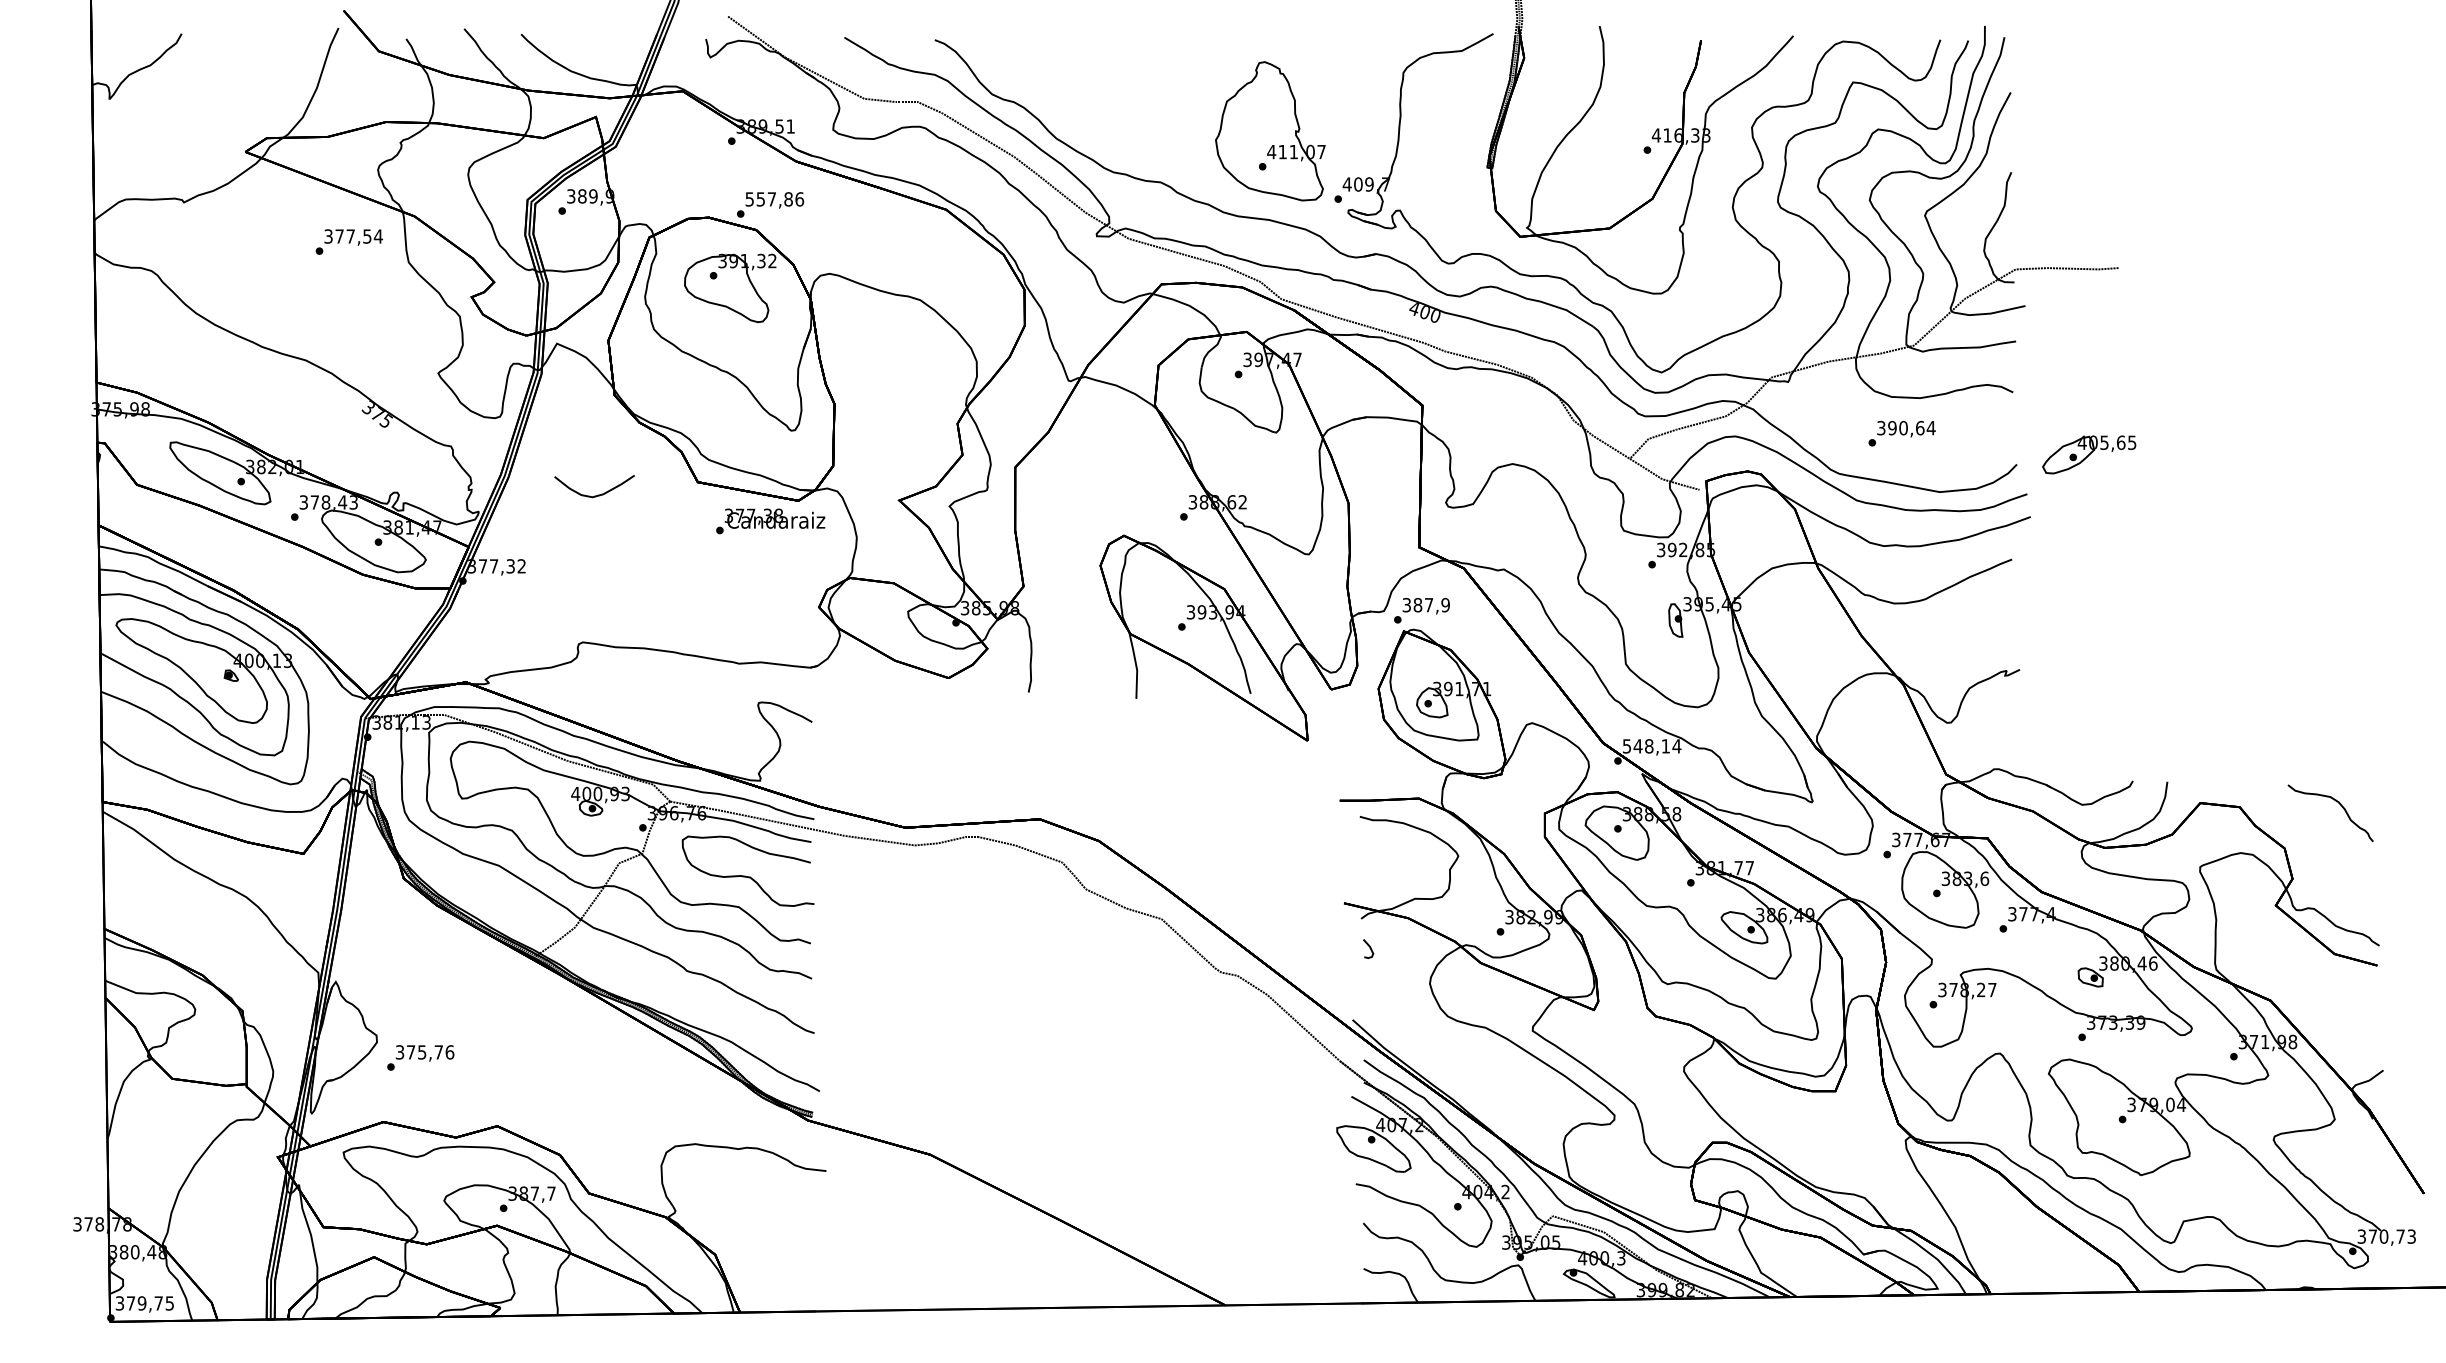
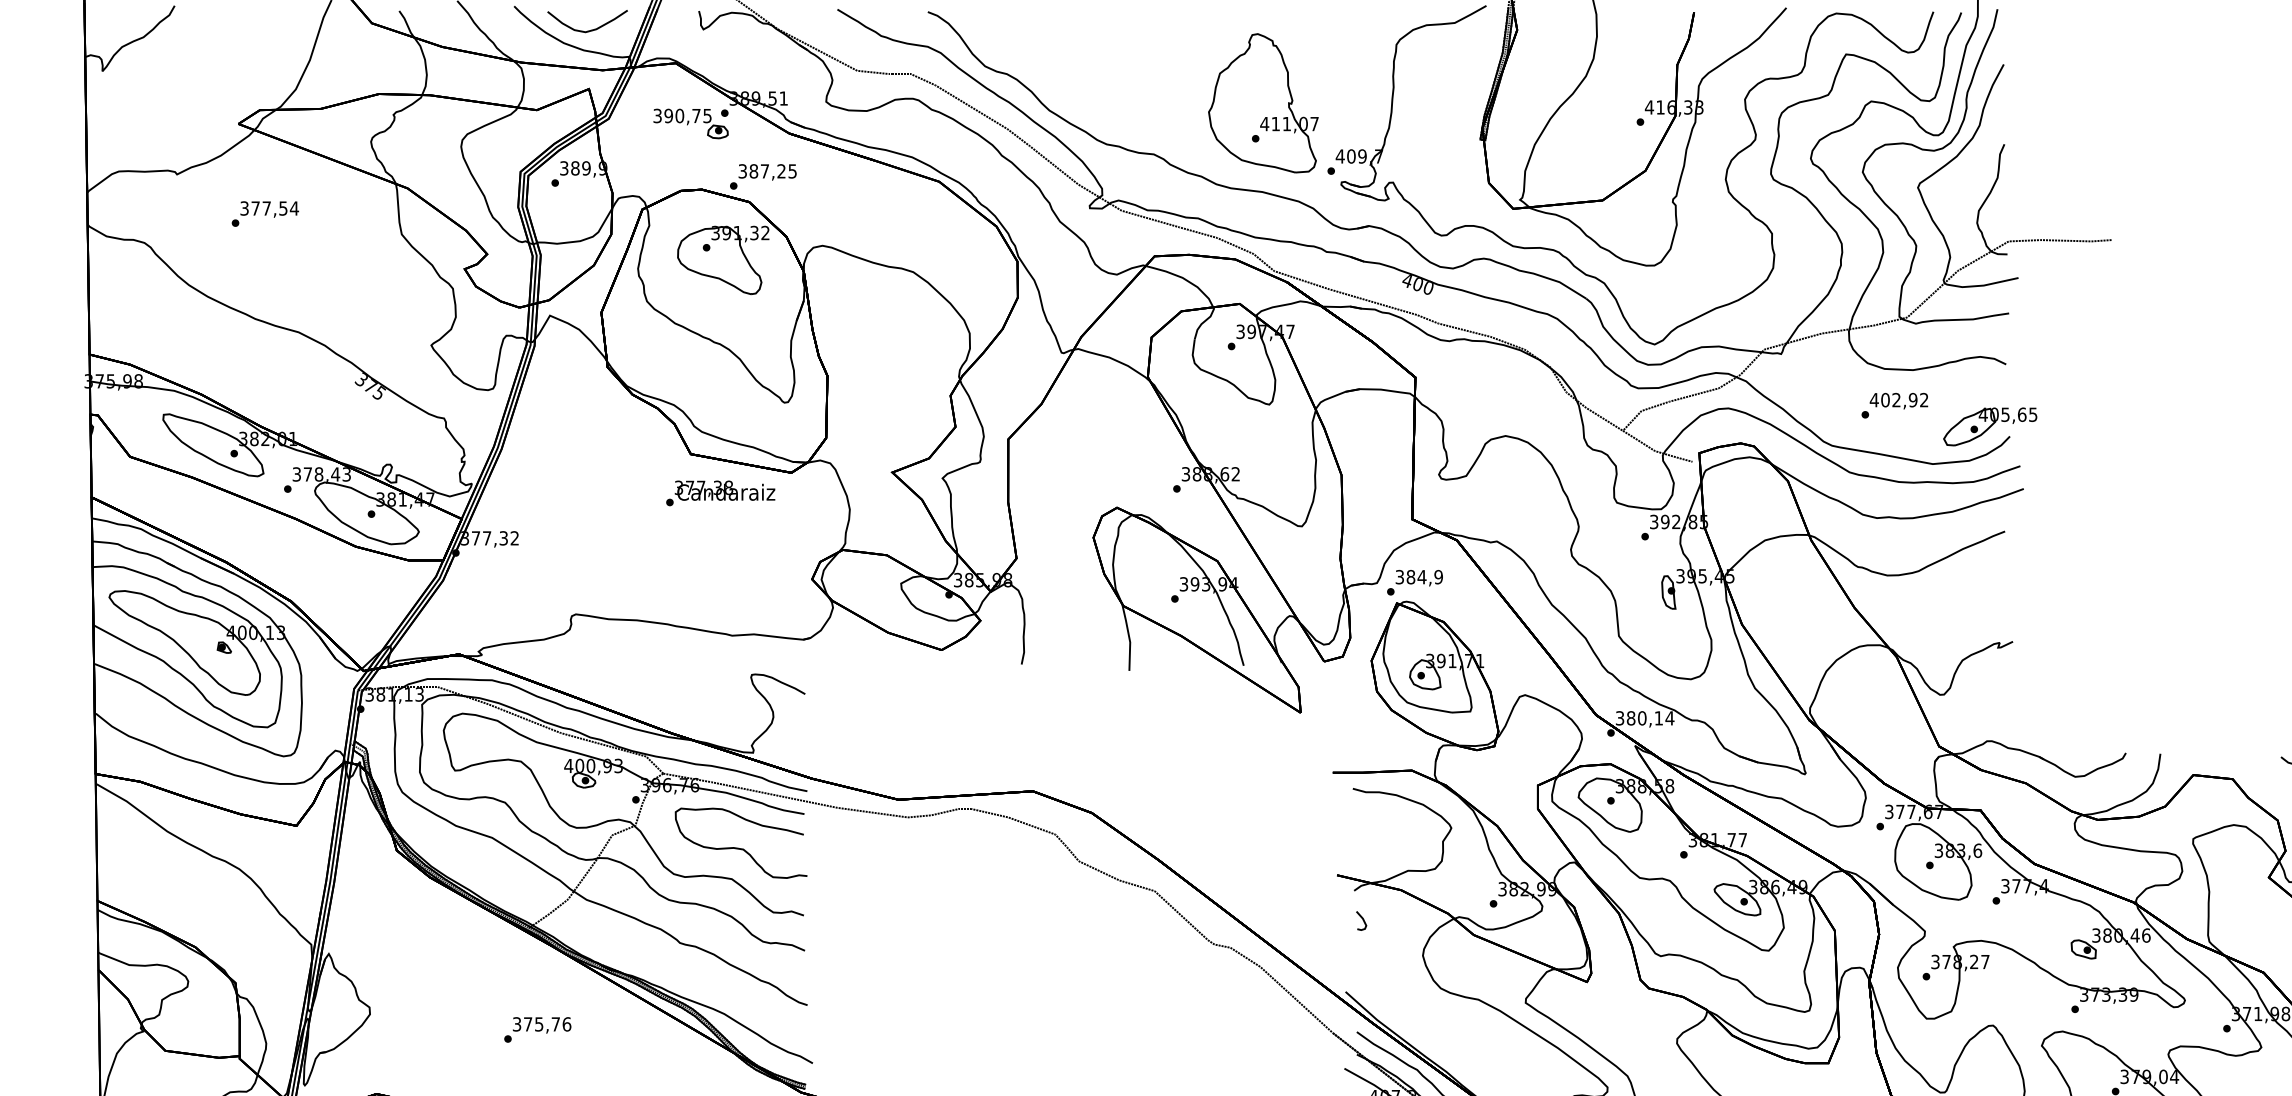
part: (697, 151) -> (690, 123), added
text: (775, 199) -> (768, 171), 557,86 -> 387,25
text: (348, 241) -> (264, 213), moved
text: (1905, 427) -> (1898, 399), 390,64 -> 402,92
part: (2089, 454) -> (1990, 426), moved
curve: (598, 494) -> (591, 29), moved
text: (770, 521) -> (720, 493), moved
text: (1428, 605) -> (1421, 577), 387,9 -> 384,9
text: (1638, 746) -> (1631, 718), 548,14 -> 380,14
text: (420, 1057) -> (537, 1029), moved

